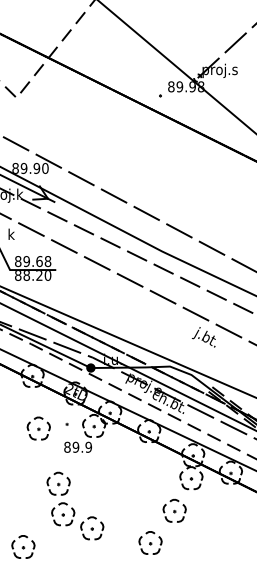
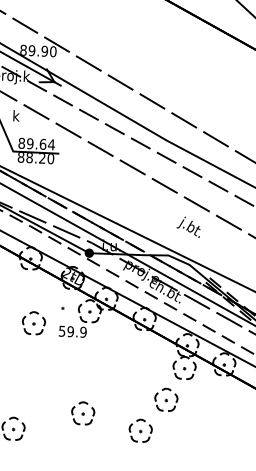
text: (47, 261) -> (51, 144), 89.68 -> 89.64
text: (203, 337) -> (188, 227), moved
part: (38, 428) -> (33, 323), moved
text: (67, 446) -> (62, 330), 89.9^J -> 59.9^J
part: (60, 498) -> (52, 382), removed

